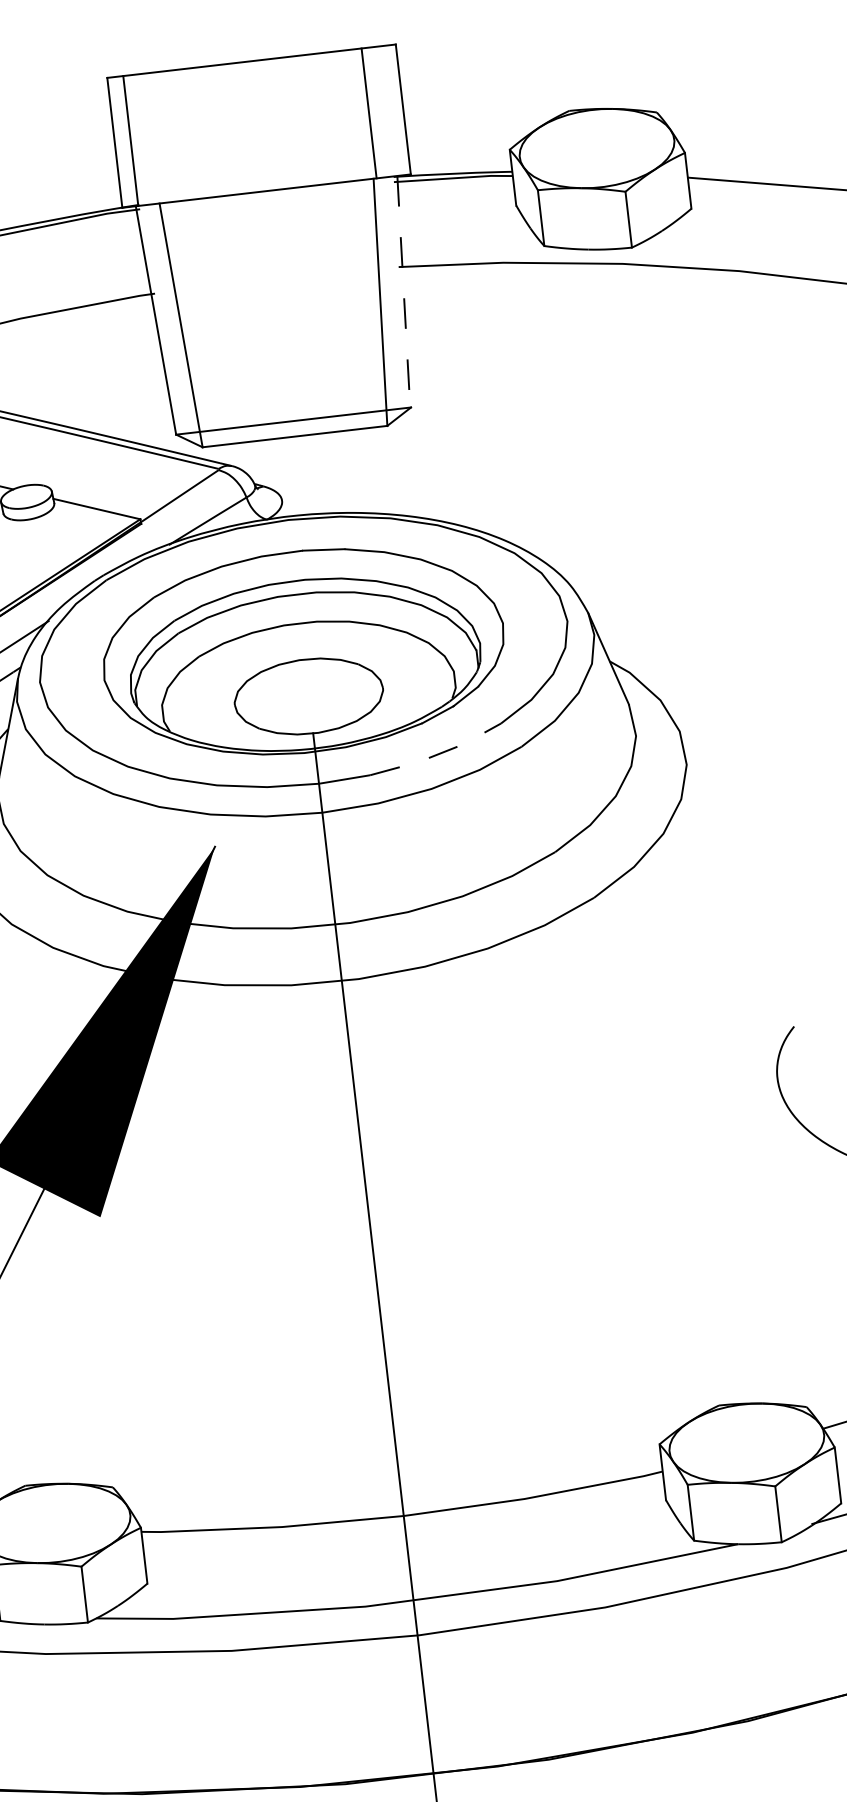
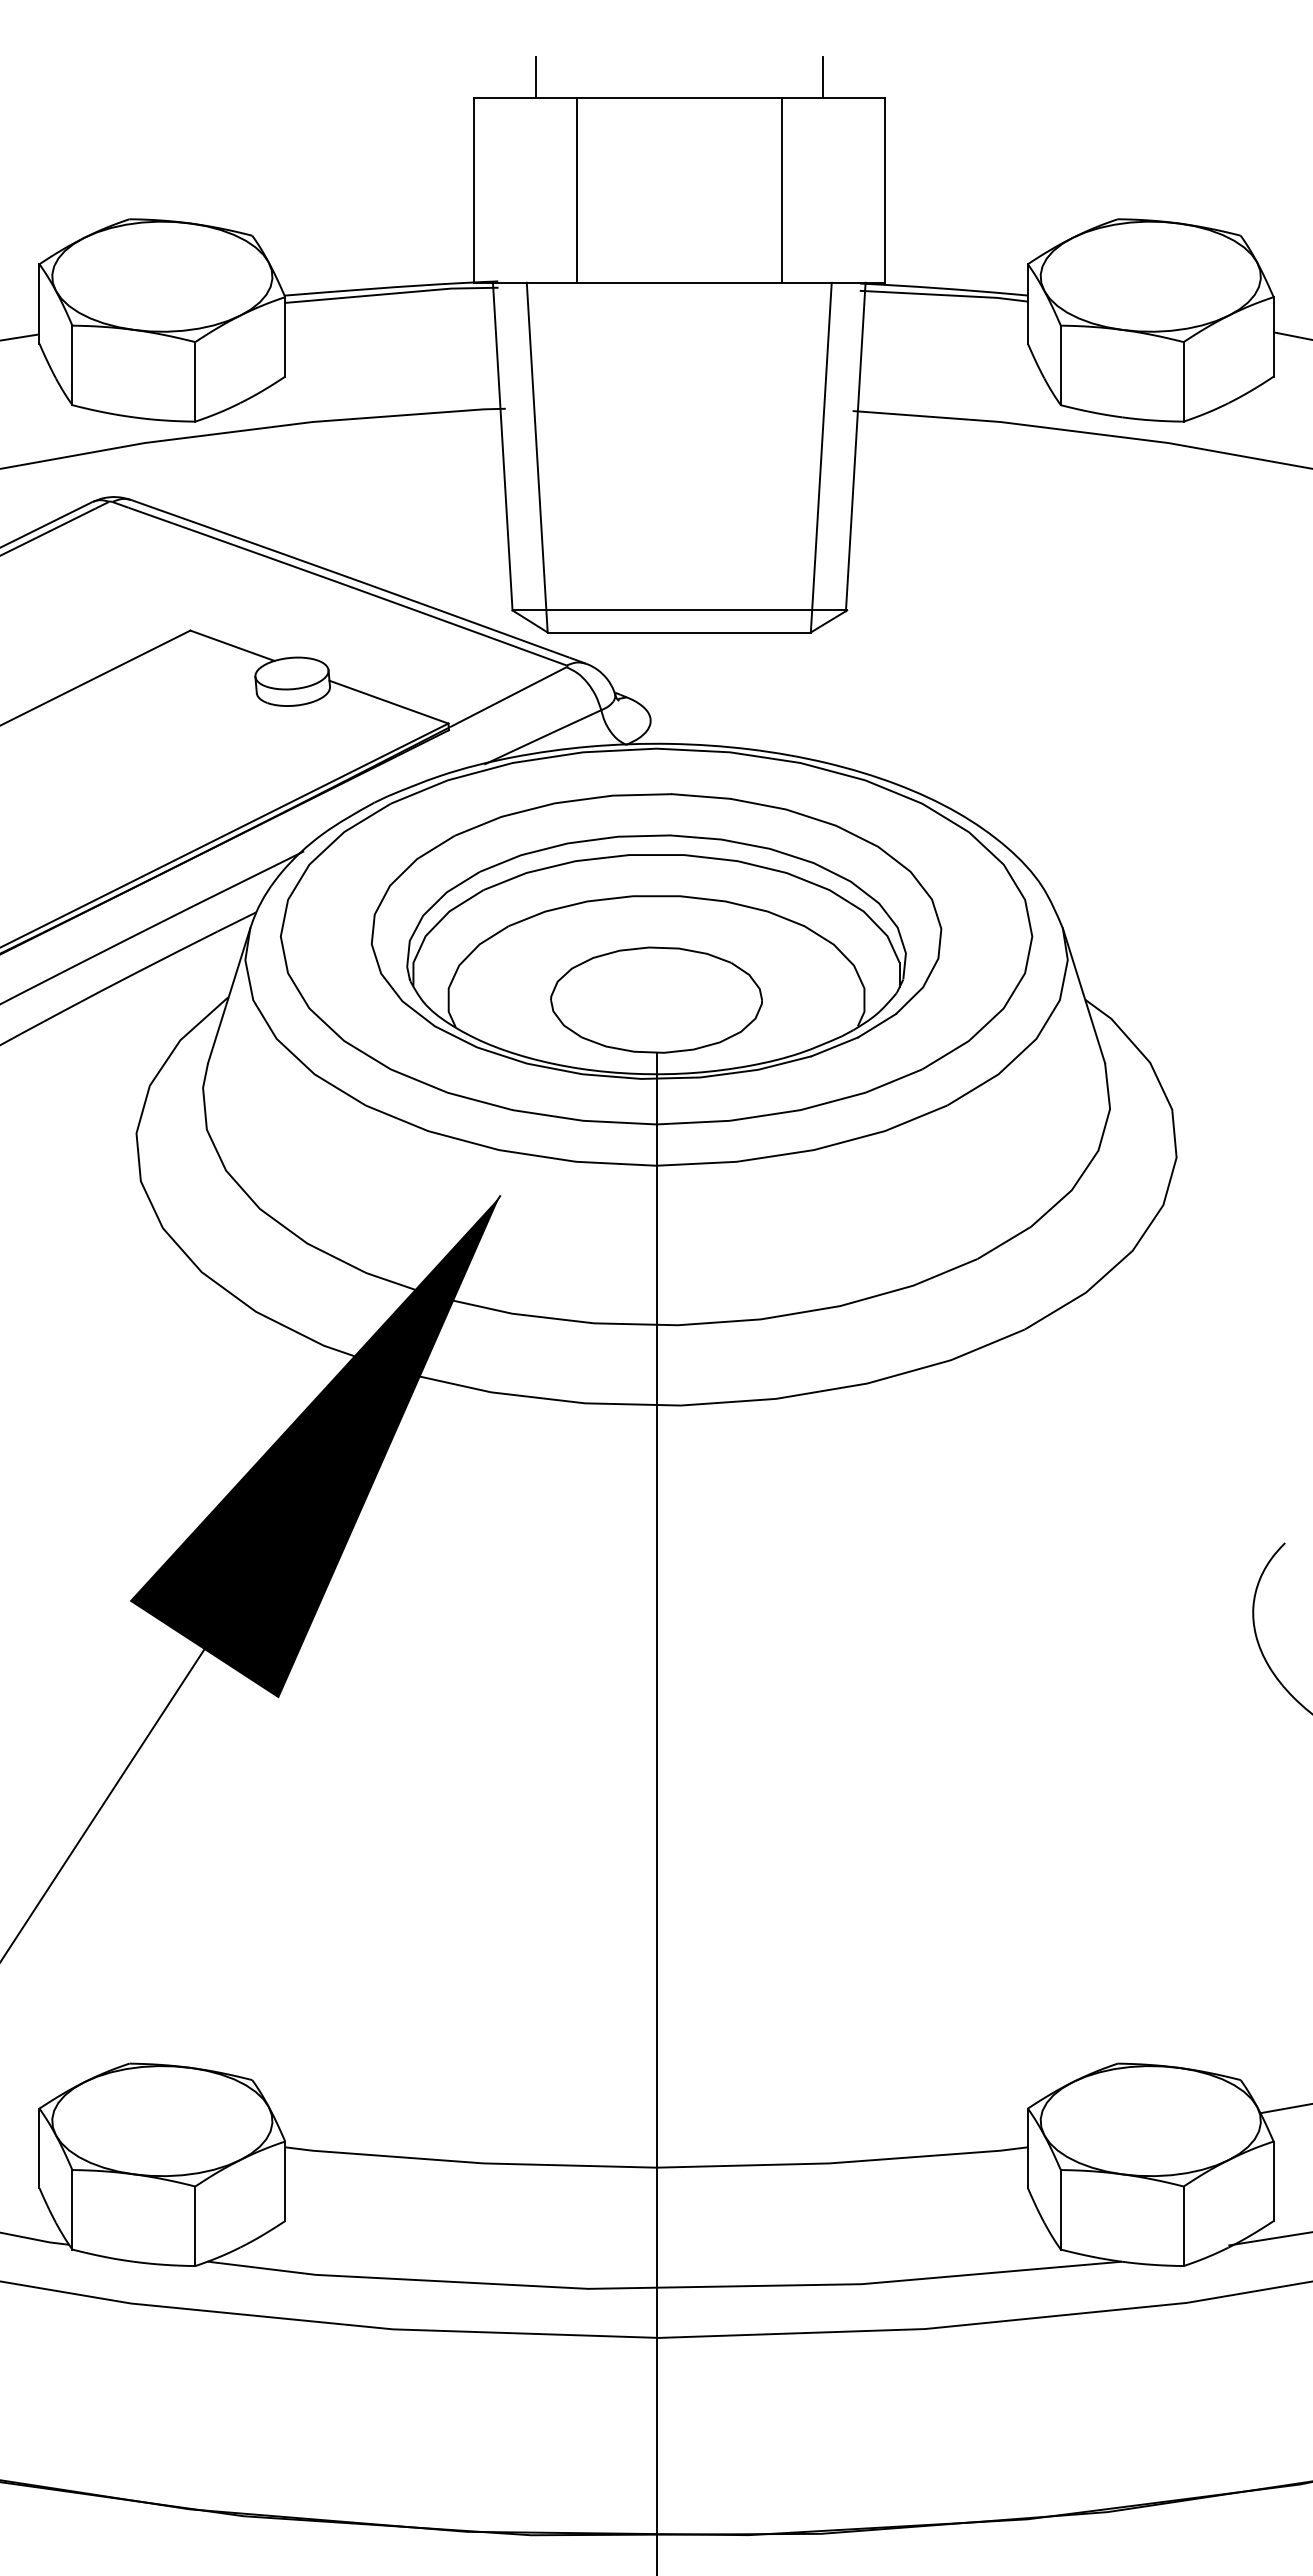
line: (350, 34) -> (822, 76), added
line: (148, 58) -> (535, 76), added
line: (369, 112) -> (782, 189), moved
line: (130, 140) -> (576, 189), moved
line: (403, 292) -> (855, 447), dashed -> solid
line: (437, 754) -> (828, 1102), dashed -> solid

